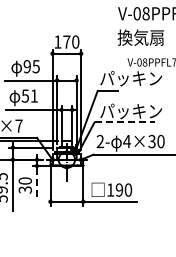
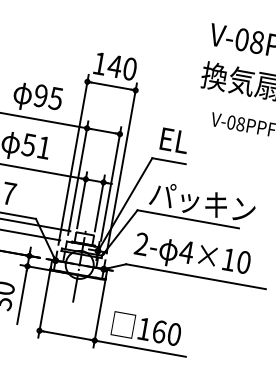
text: (66, 41) -> (114, 65), 170 -> 140
text: (130, 78) -> (211, 146), パッキン -> EL
line: (125, 122) -> (189, 219), dashed -> solid
text: (151, 141) -> (227, 259), 4×30 -> 4×10
line: (37, 184) -> (22, 297), dashed -> solid
text: (119, 189) -> (159, 330), 190 -> 160

